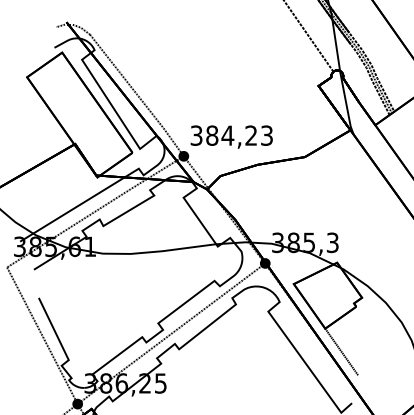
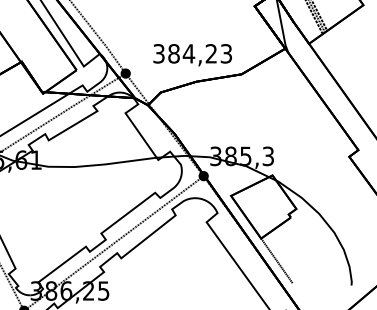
text: (231, 136) -> (192, 54), moved

